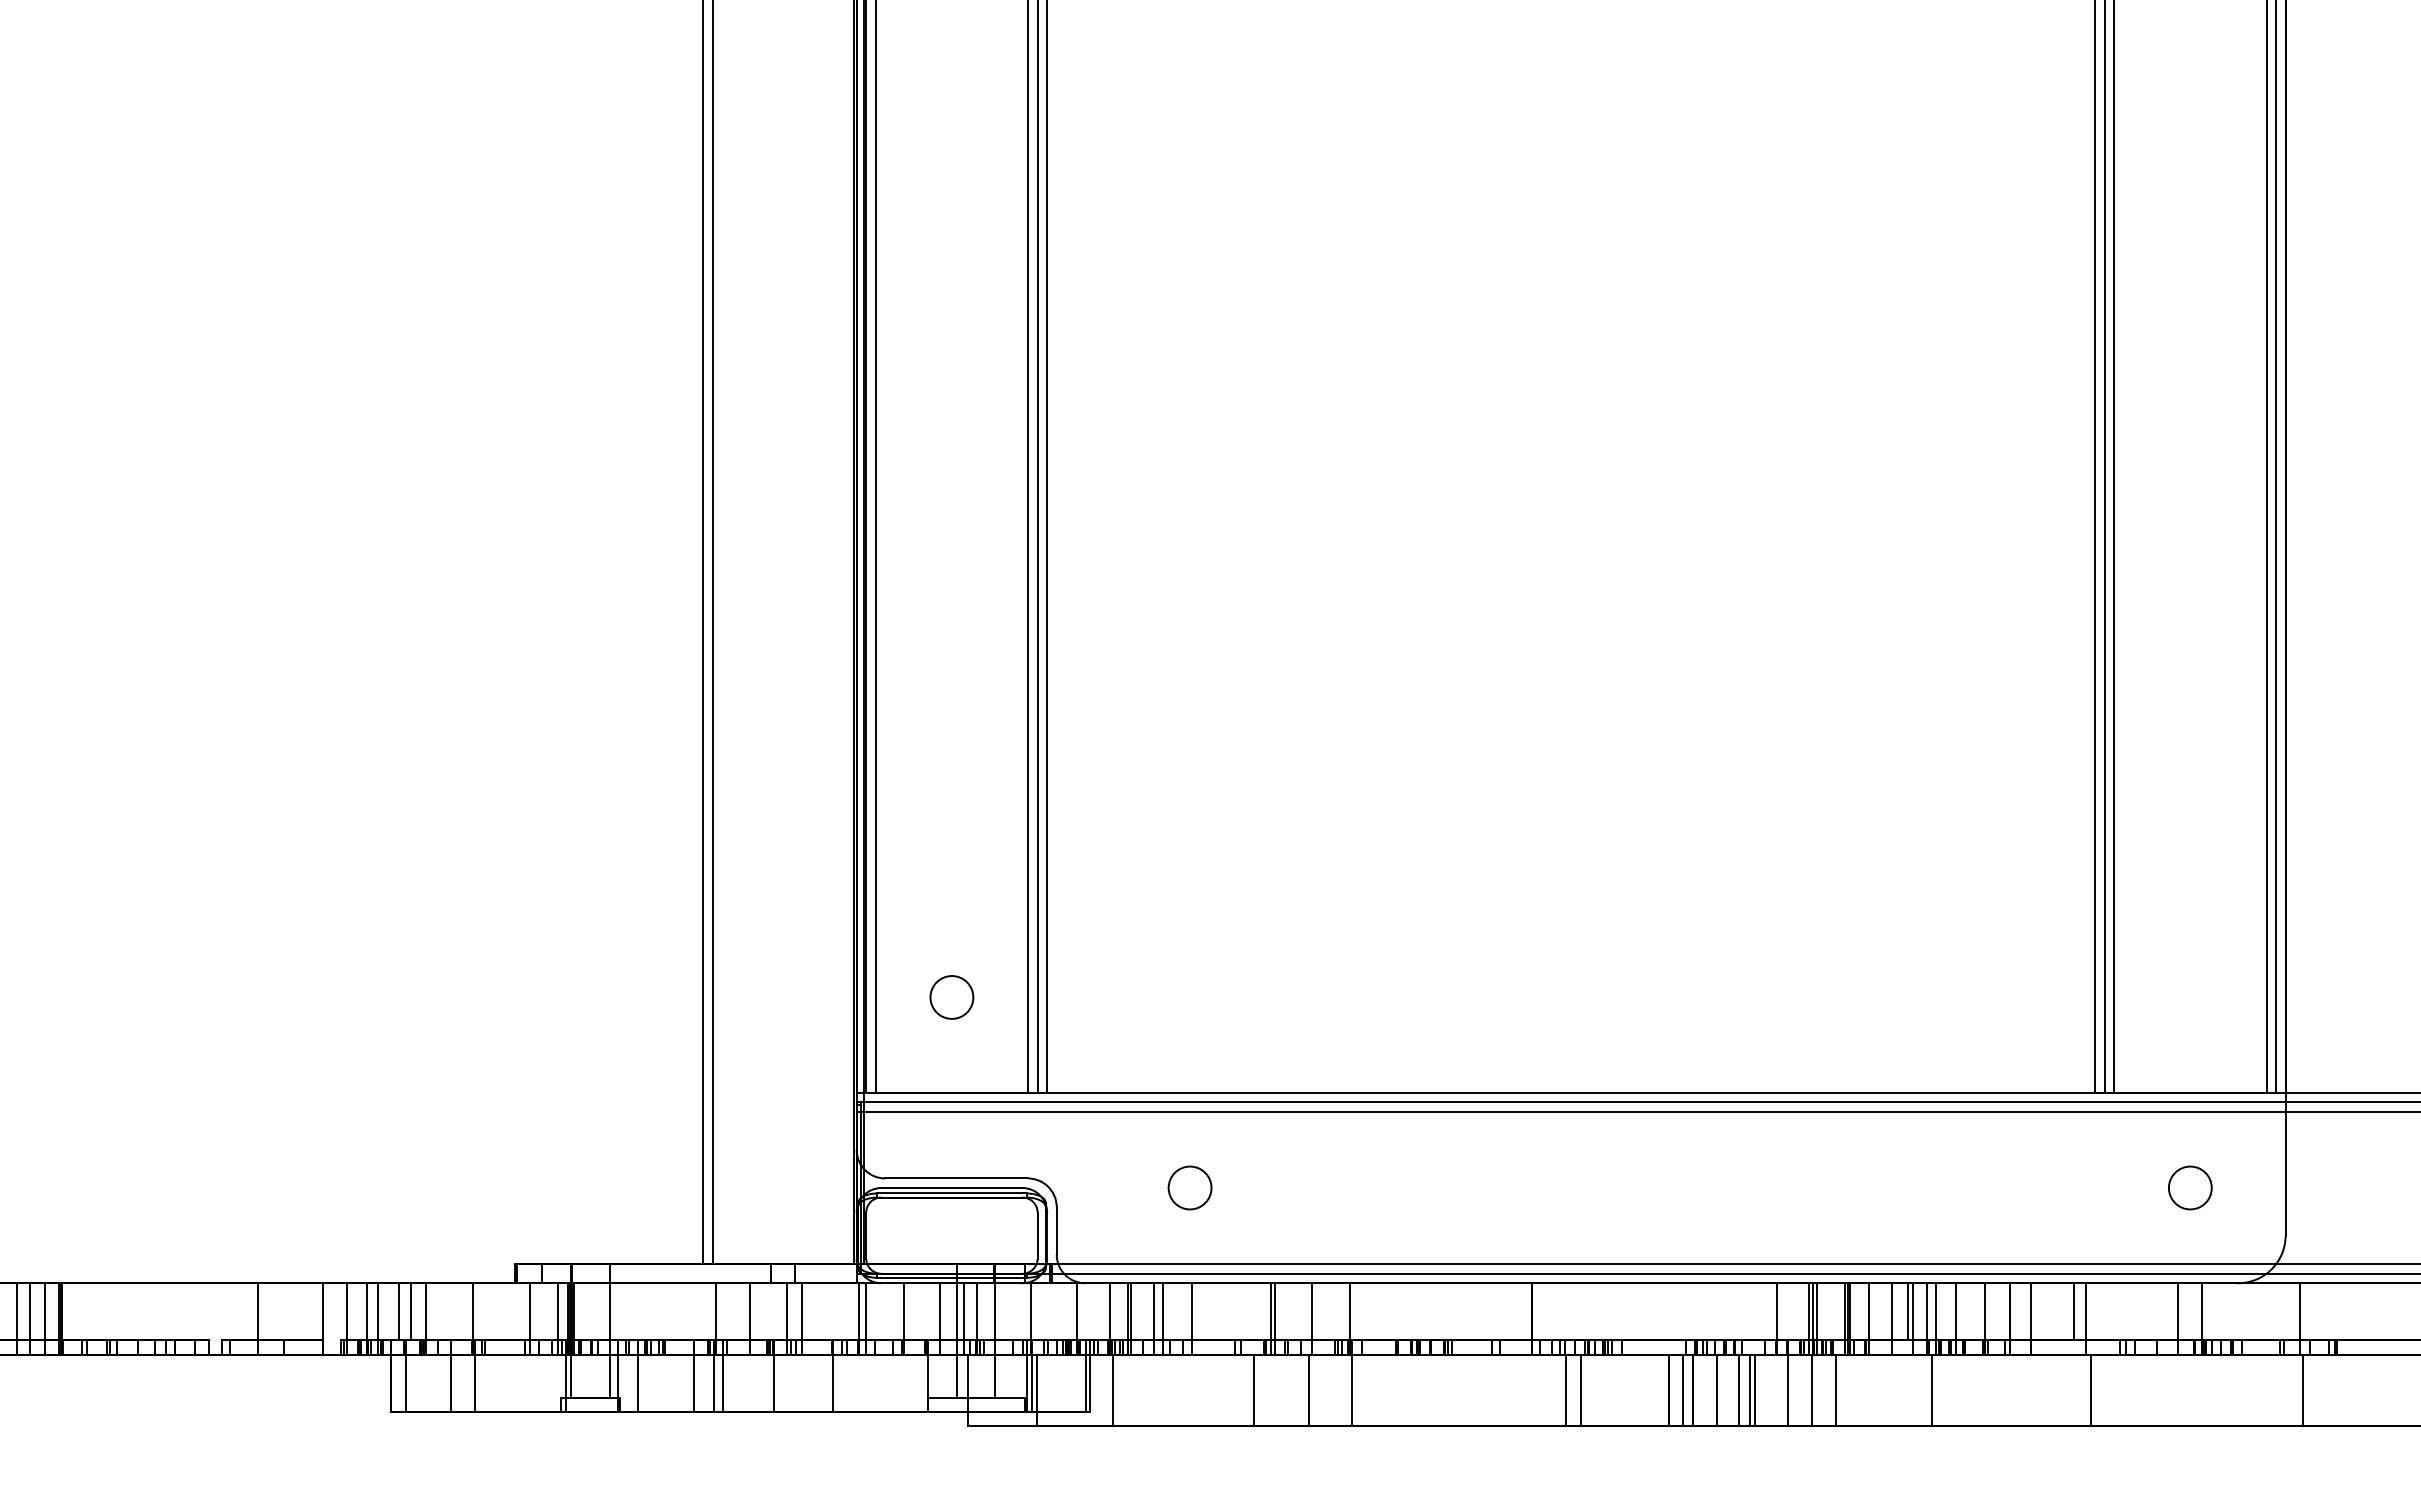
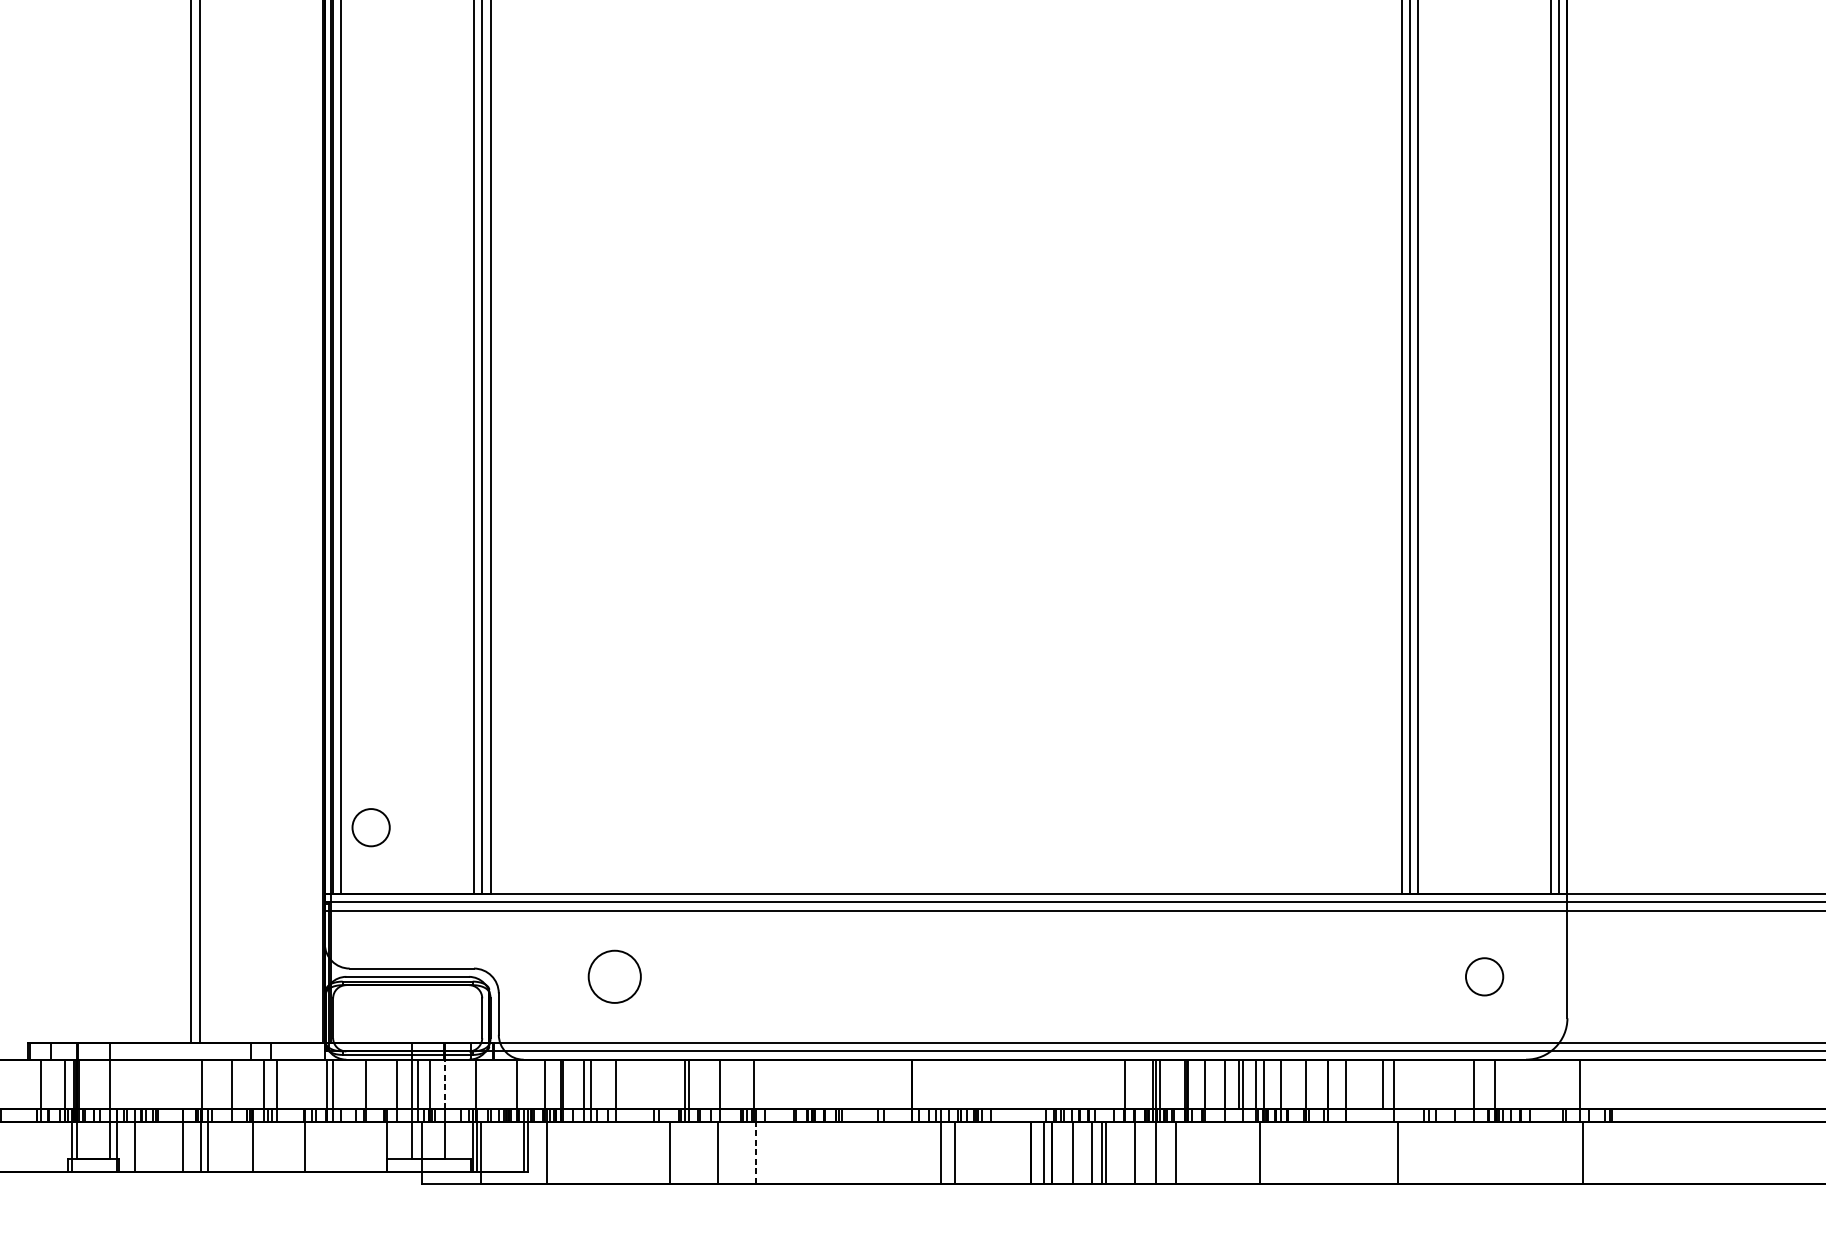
circle: (951, 997) -> (370, 827), moved
circle: (1189, 1187) -> (614, 976), size x1.4
line: (995, 1311) -> (445, 1084), solid -> dashed
line: (1352, 1390) -> (756, 1152), solid -> dashed

